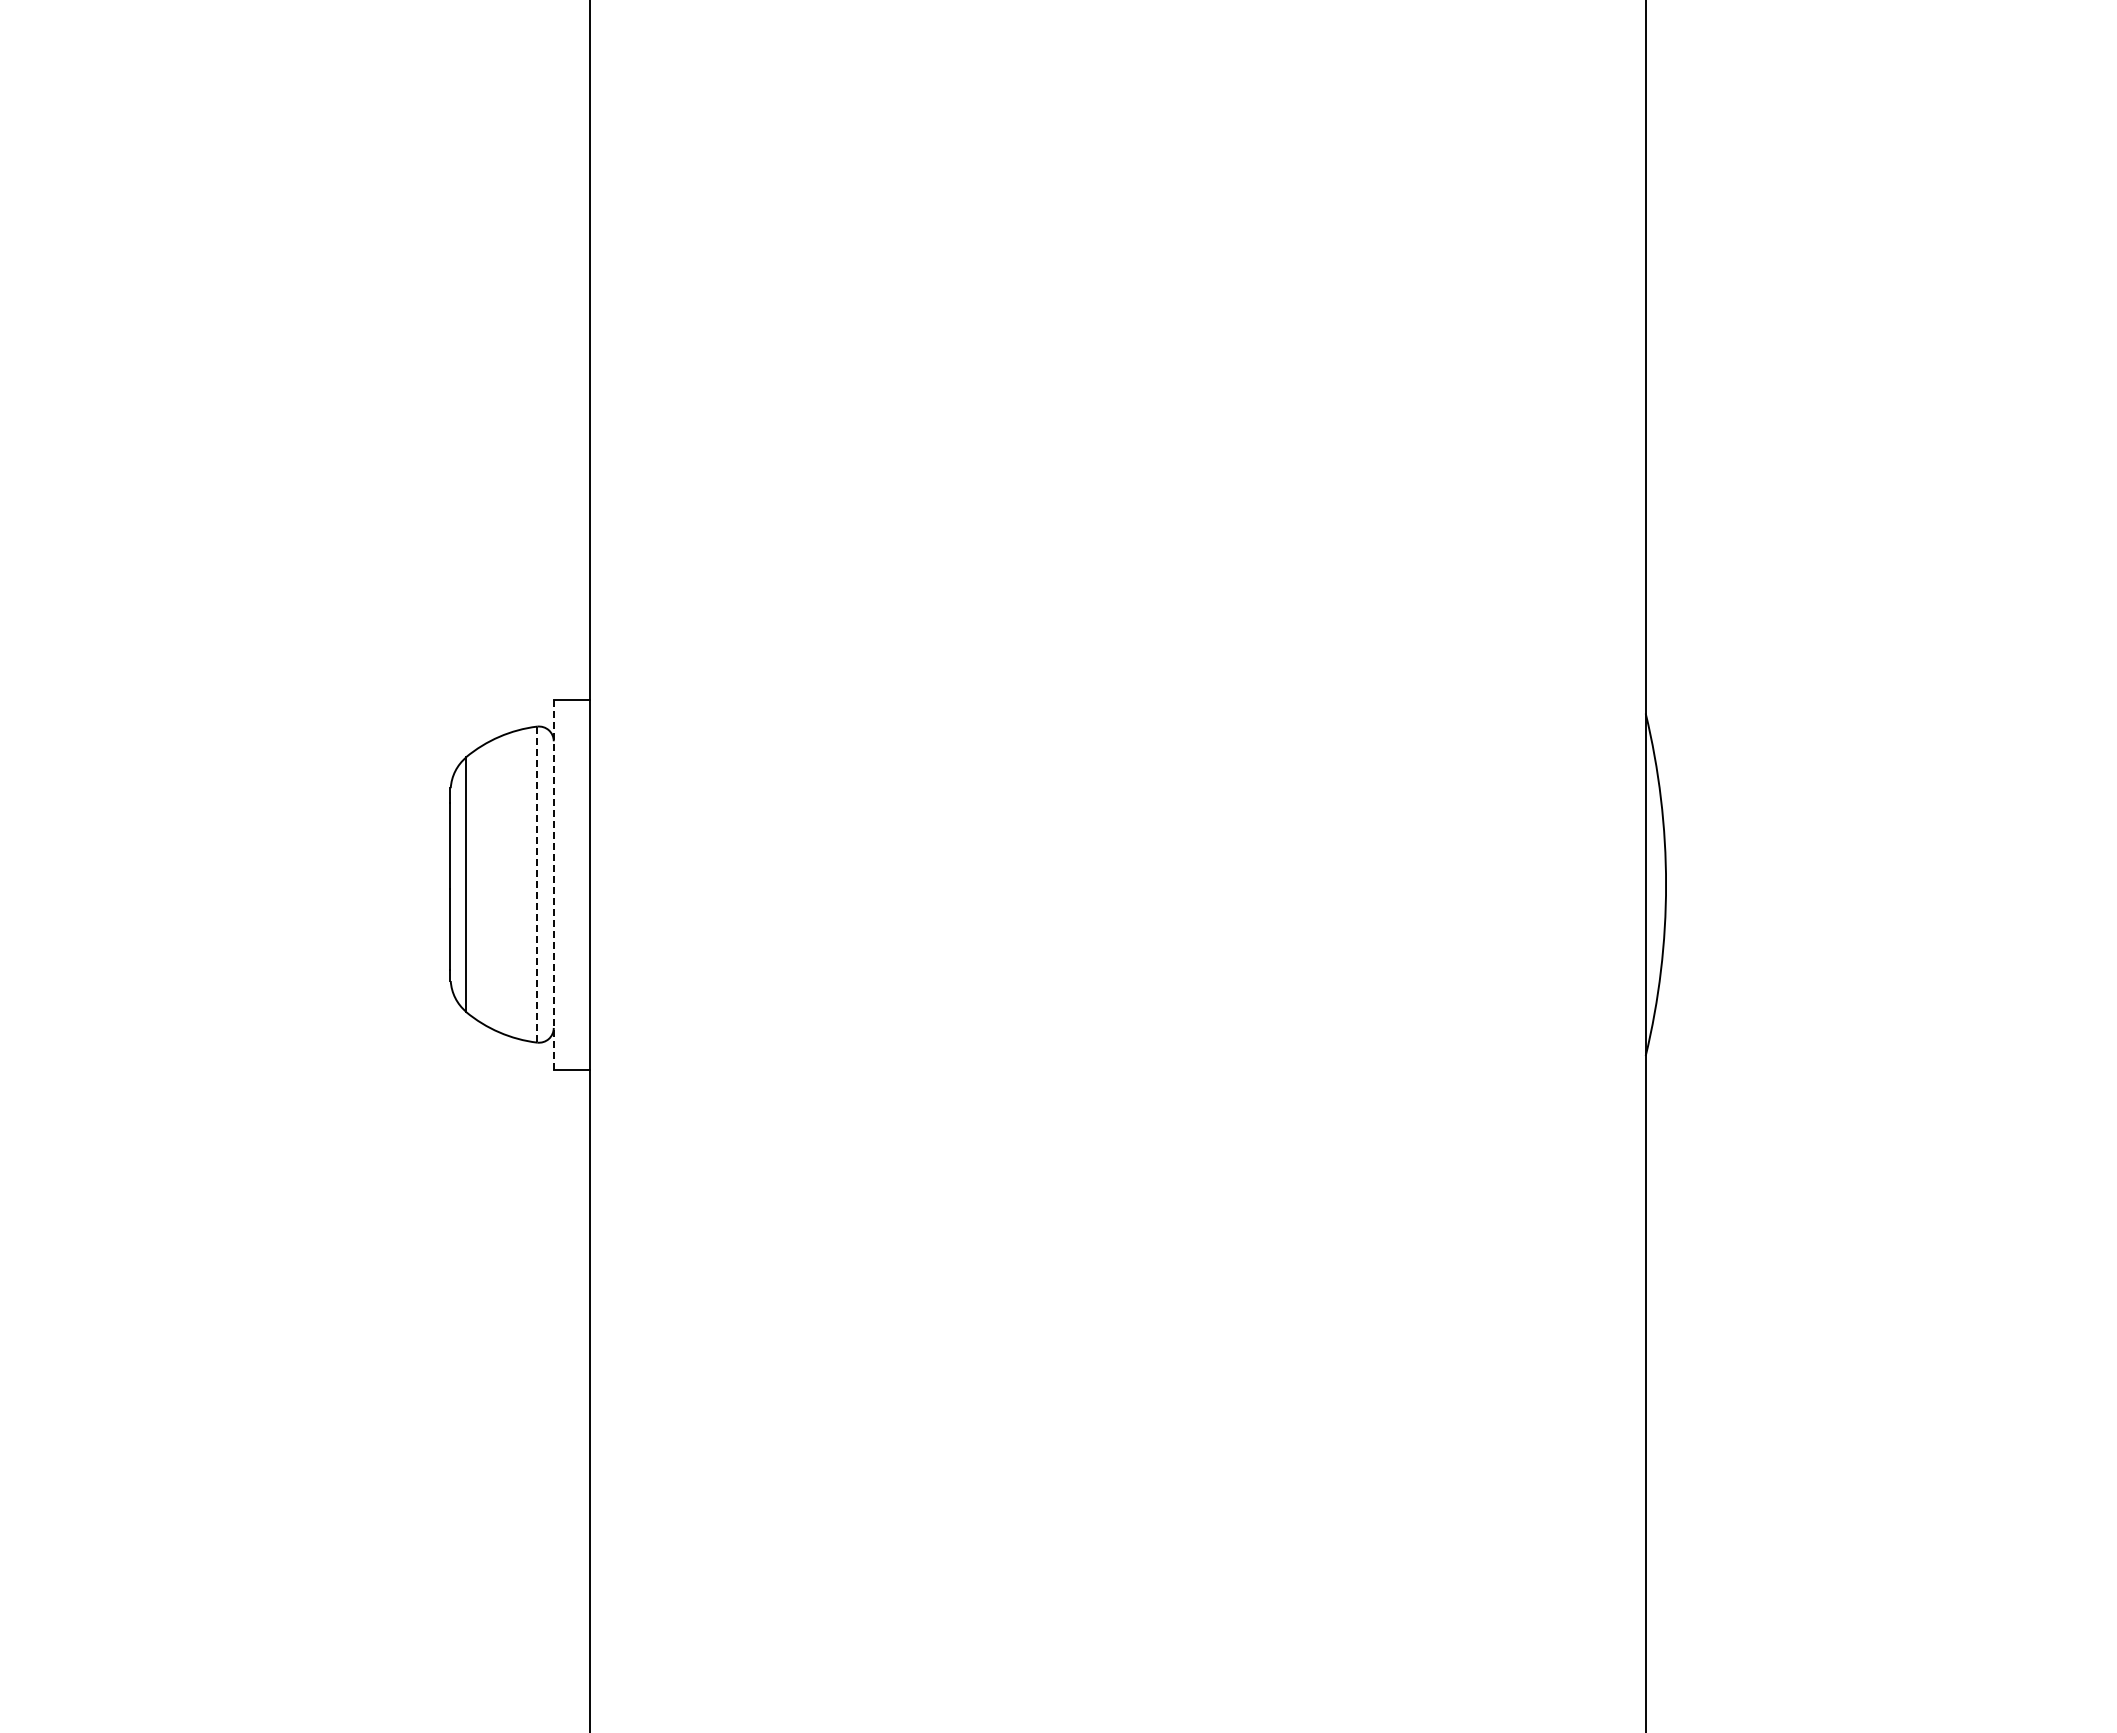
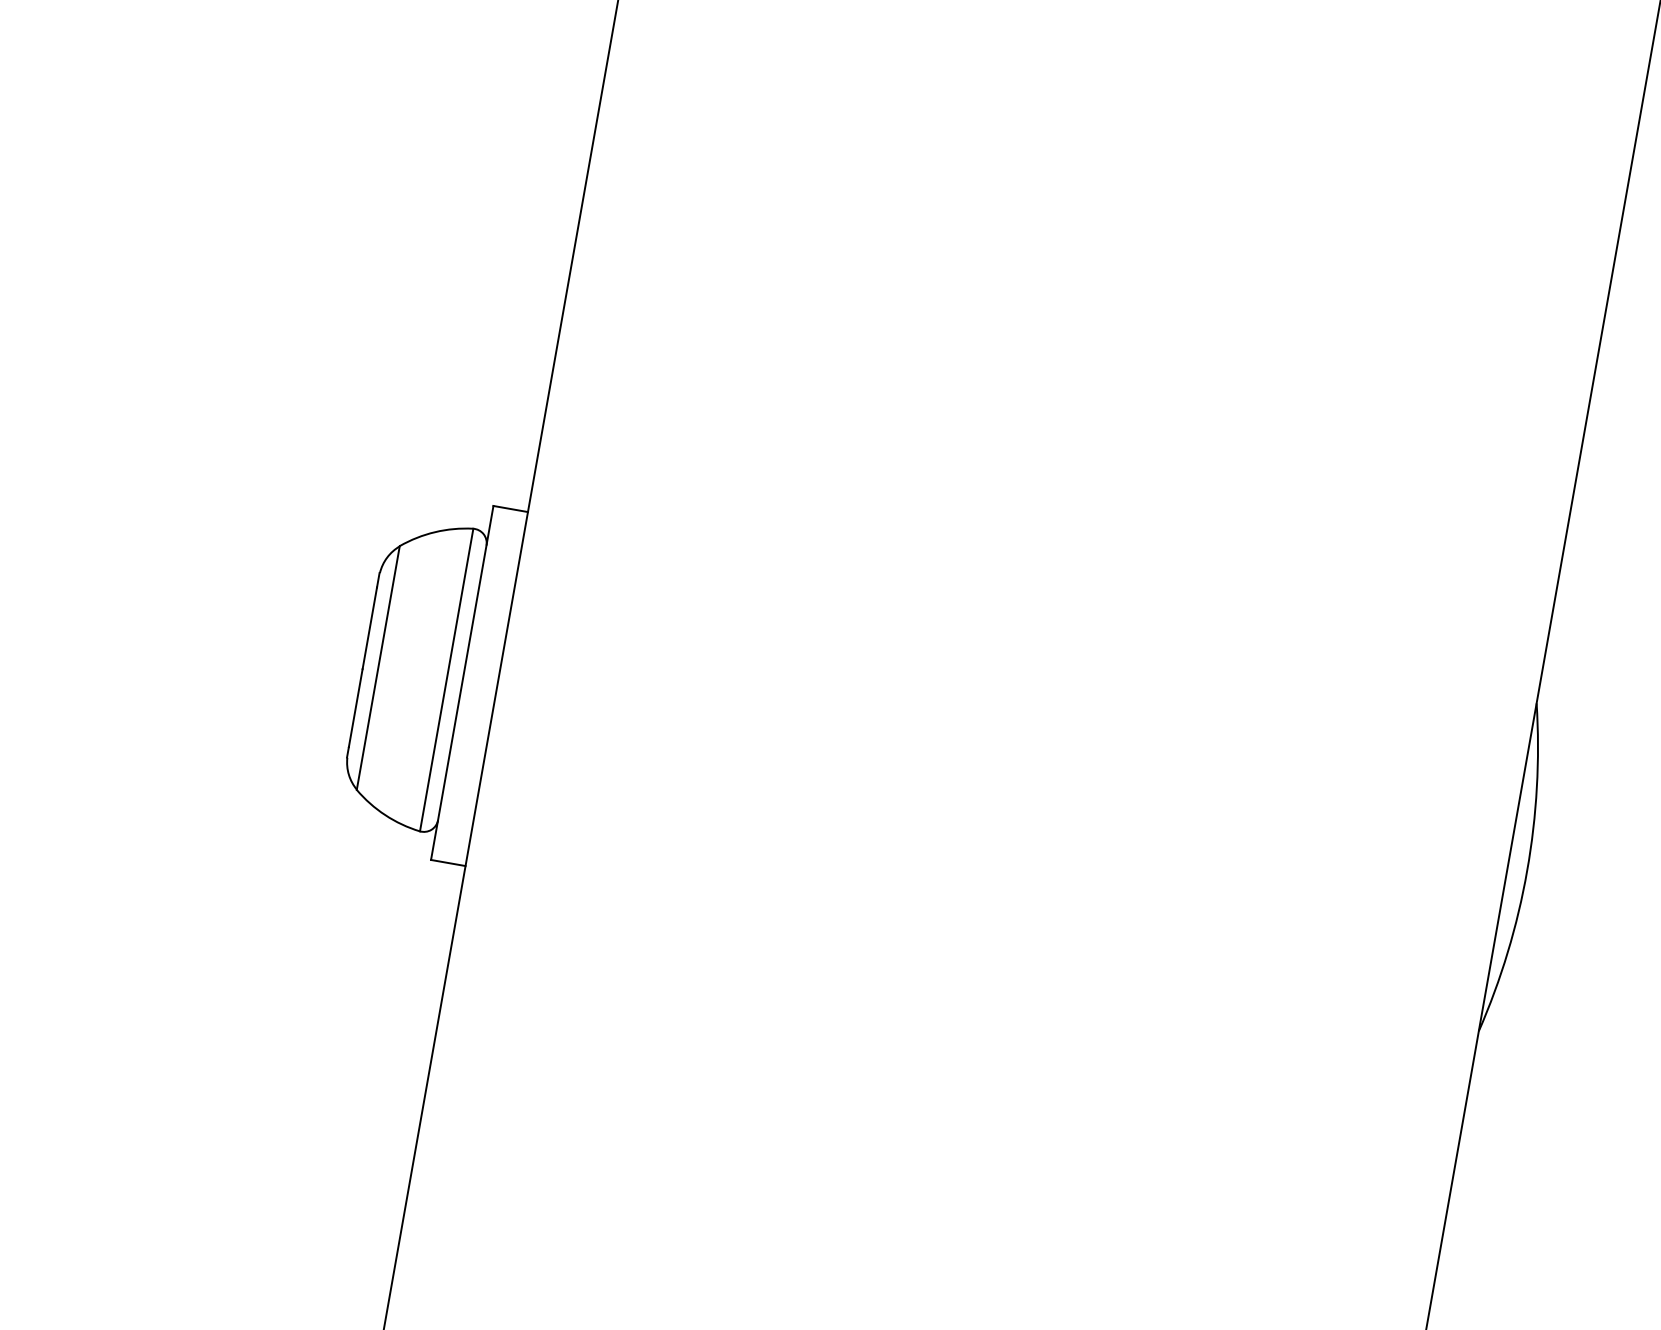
line: (553, 884) -> (462, 682), dashed -> solid
line: (537, 885) -> (446, 680), dashed -> solid

